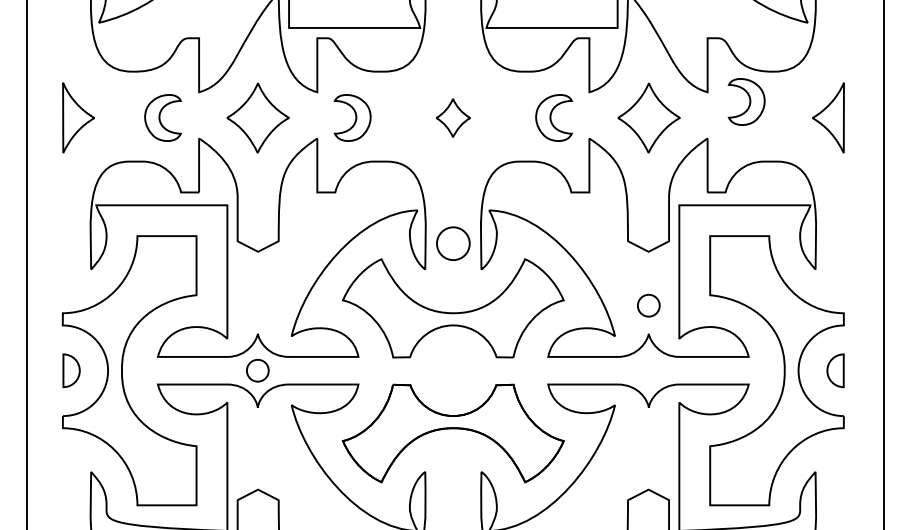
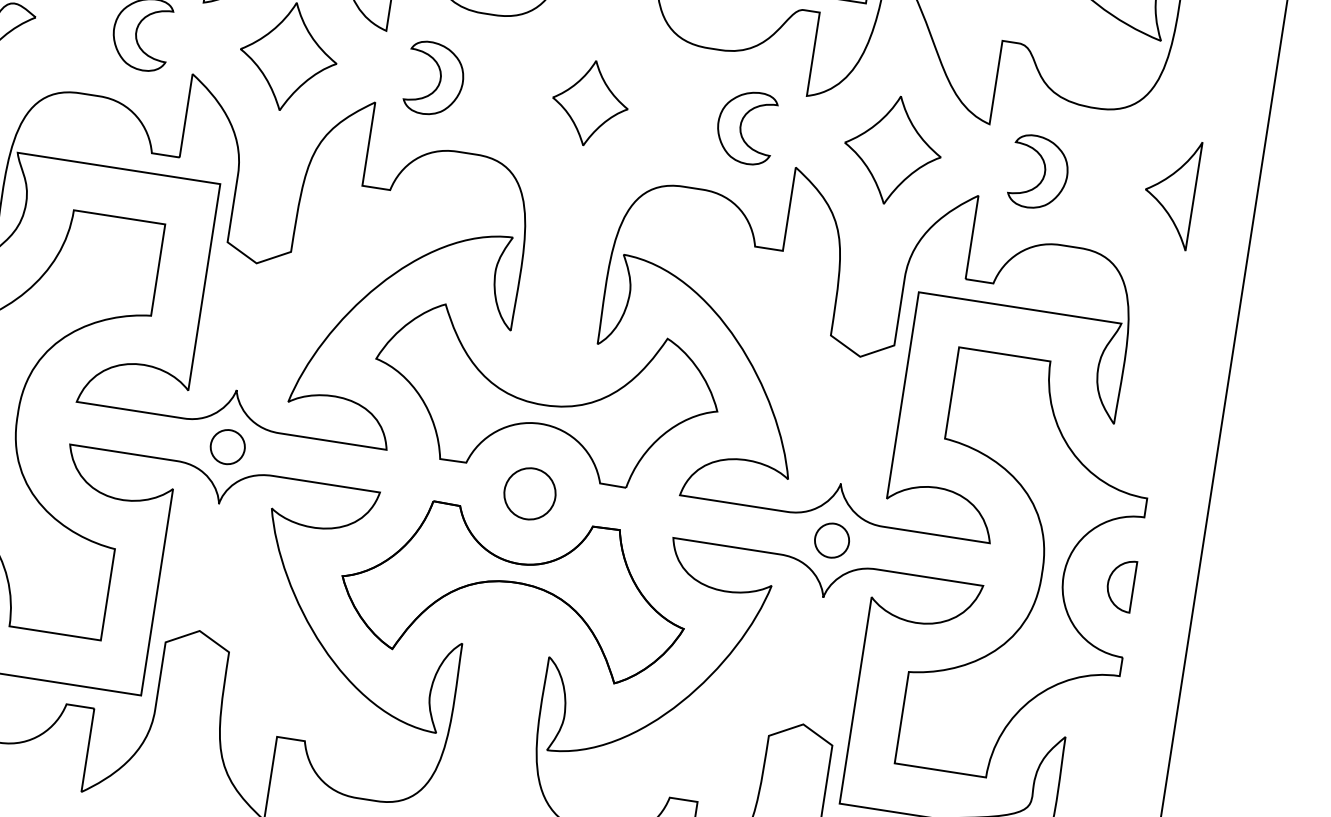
part: (746, 101) -> (1039, 171), moved
part: (453, 117) -> (590, 102), size x1.43
part: (453, 243) -> (530, 493), moved
part: (648, 305) -> (831, 540), moved

